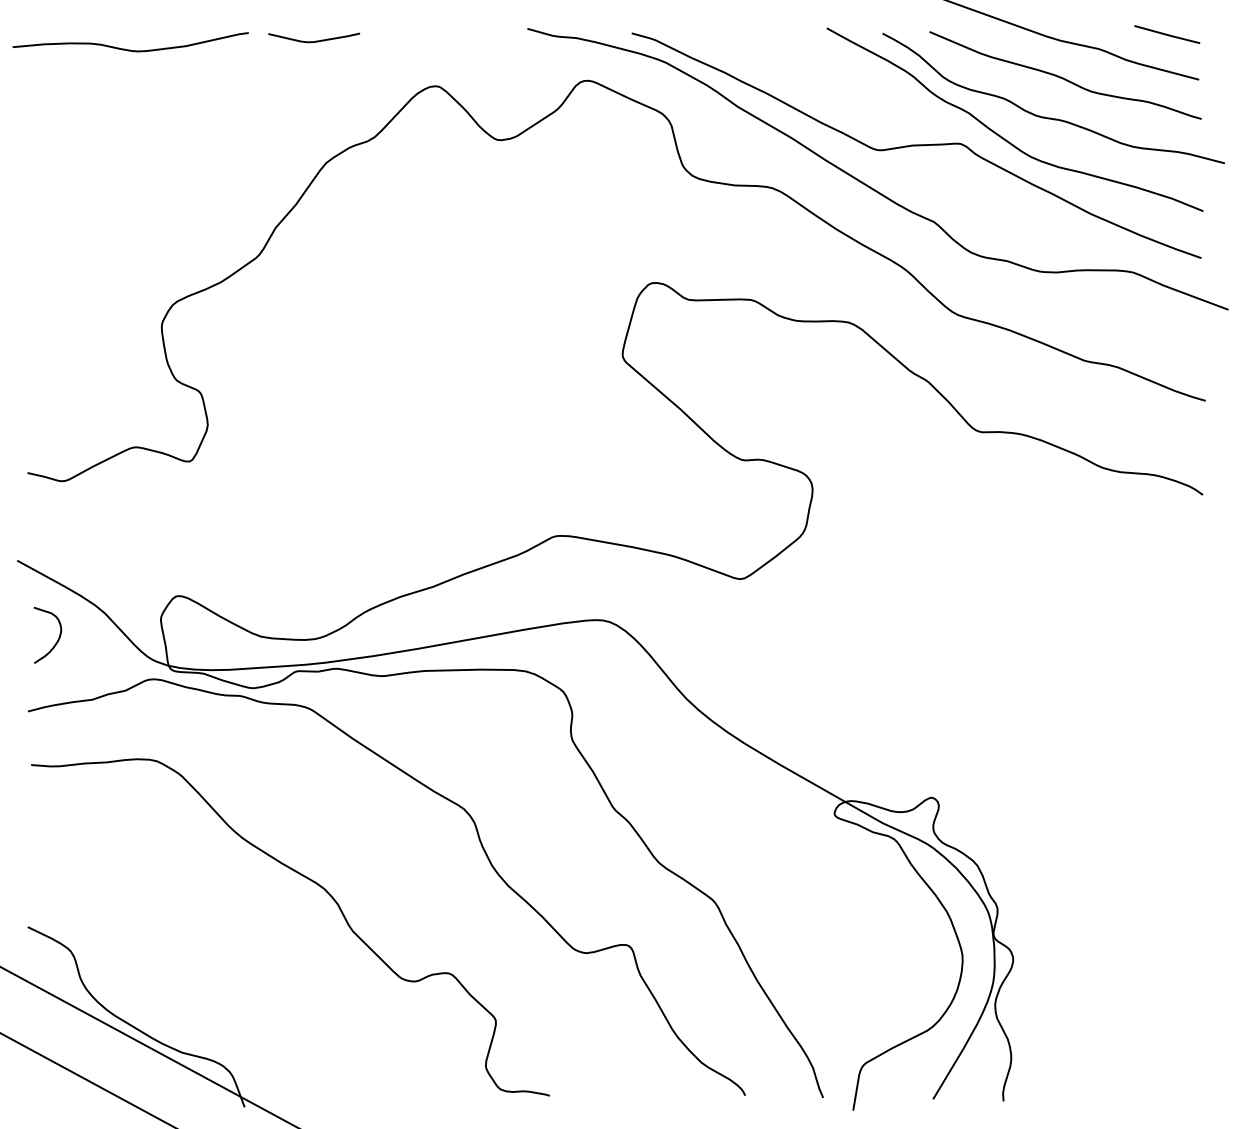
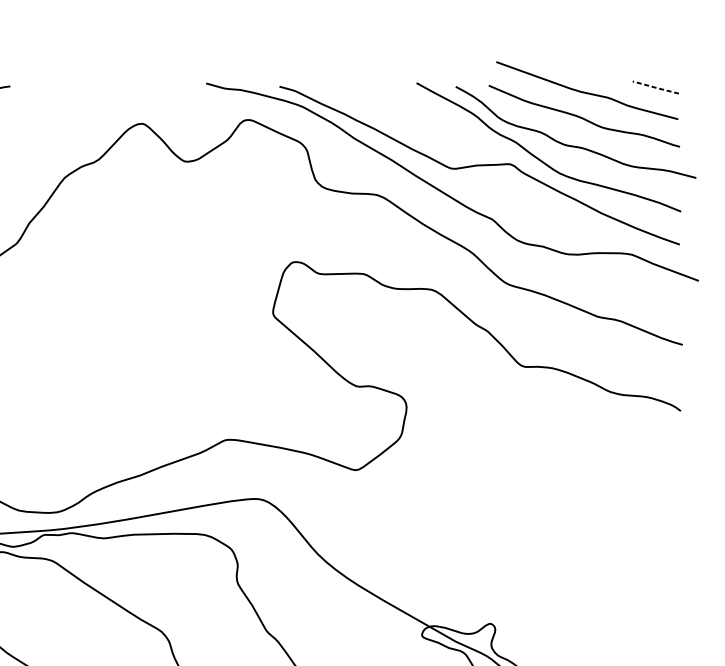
line: (1167, 35) -> (655, 88), solid -> dashed
curve: (315, 40) -> (57, 91), removed

